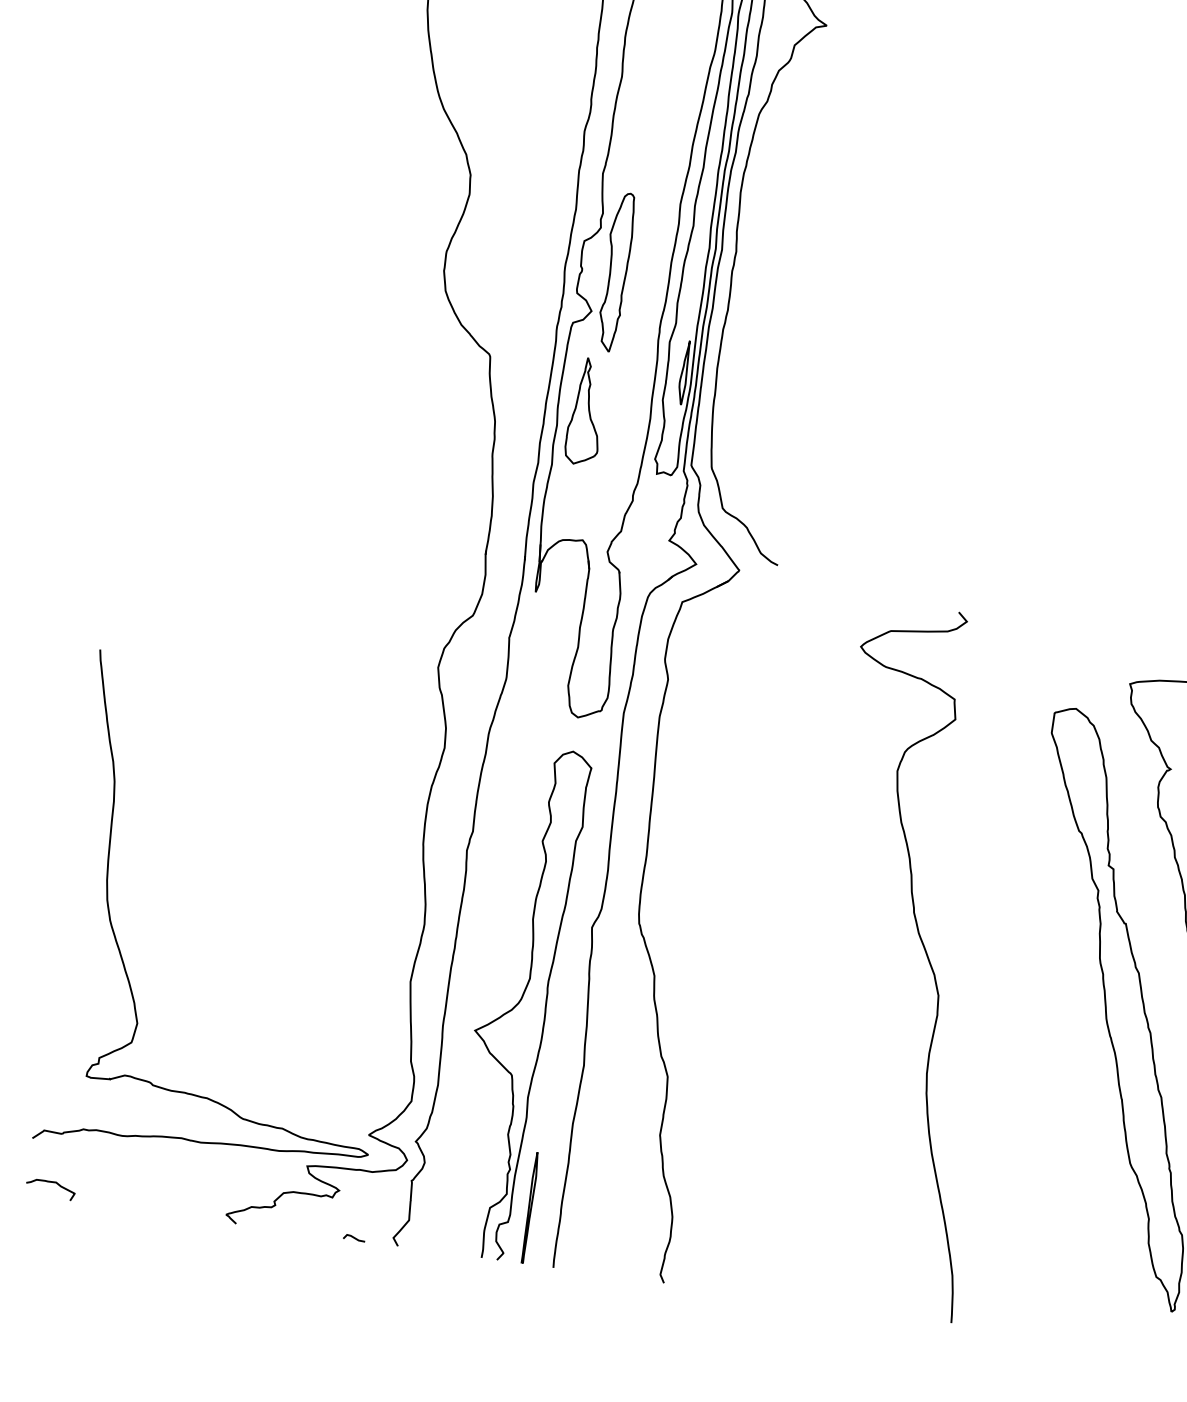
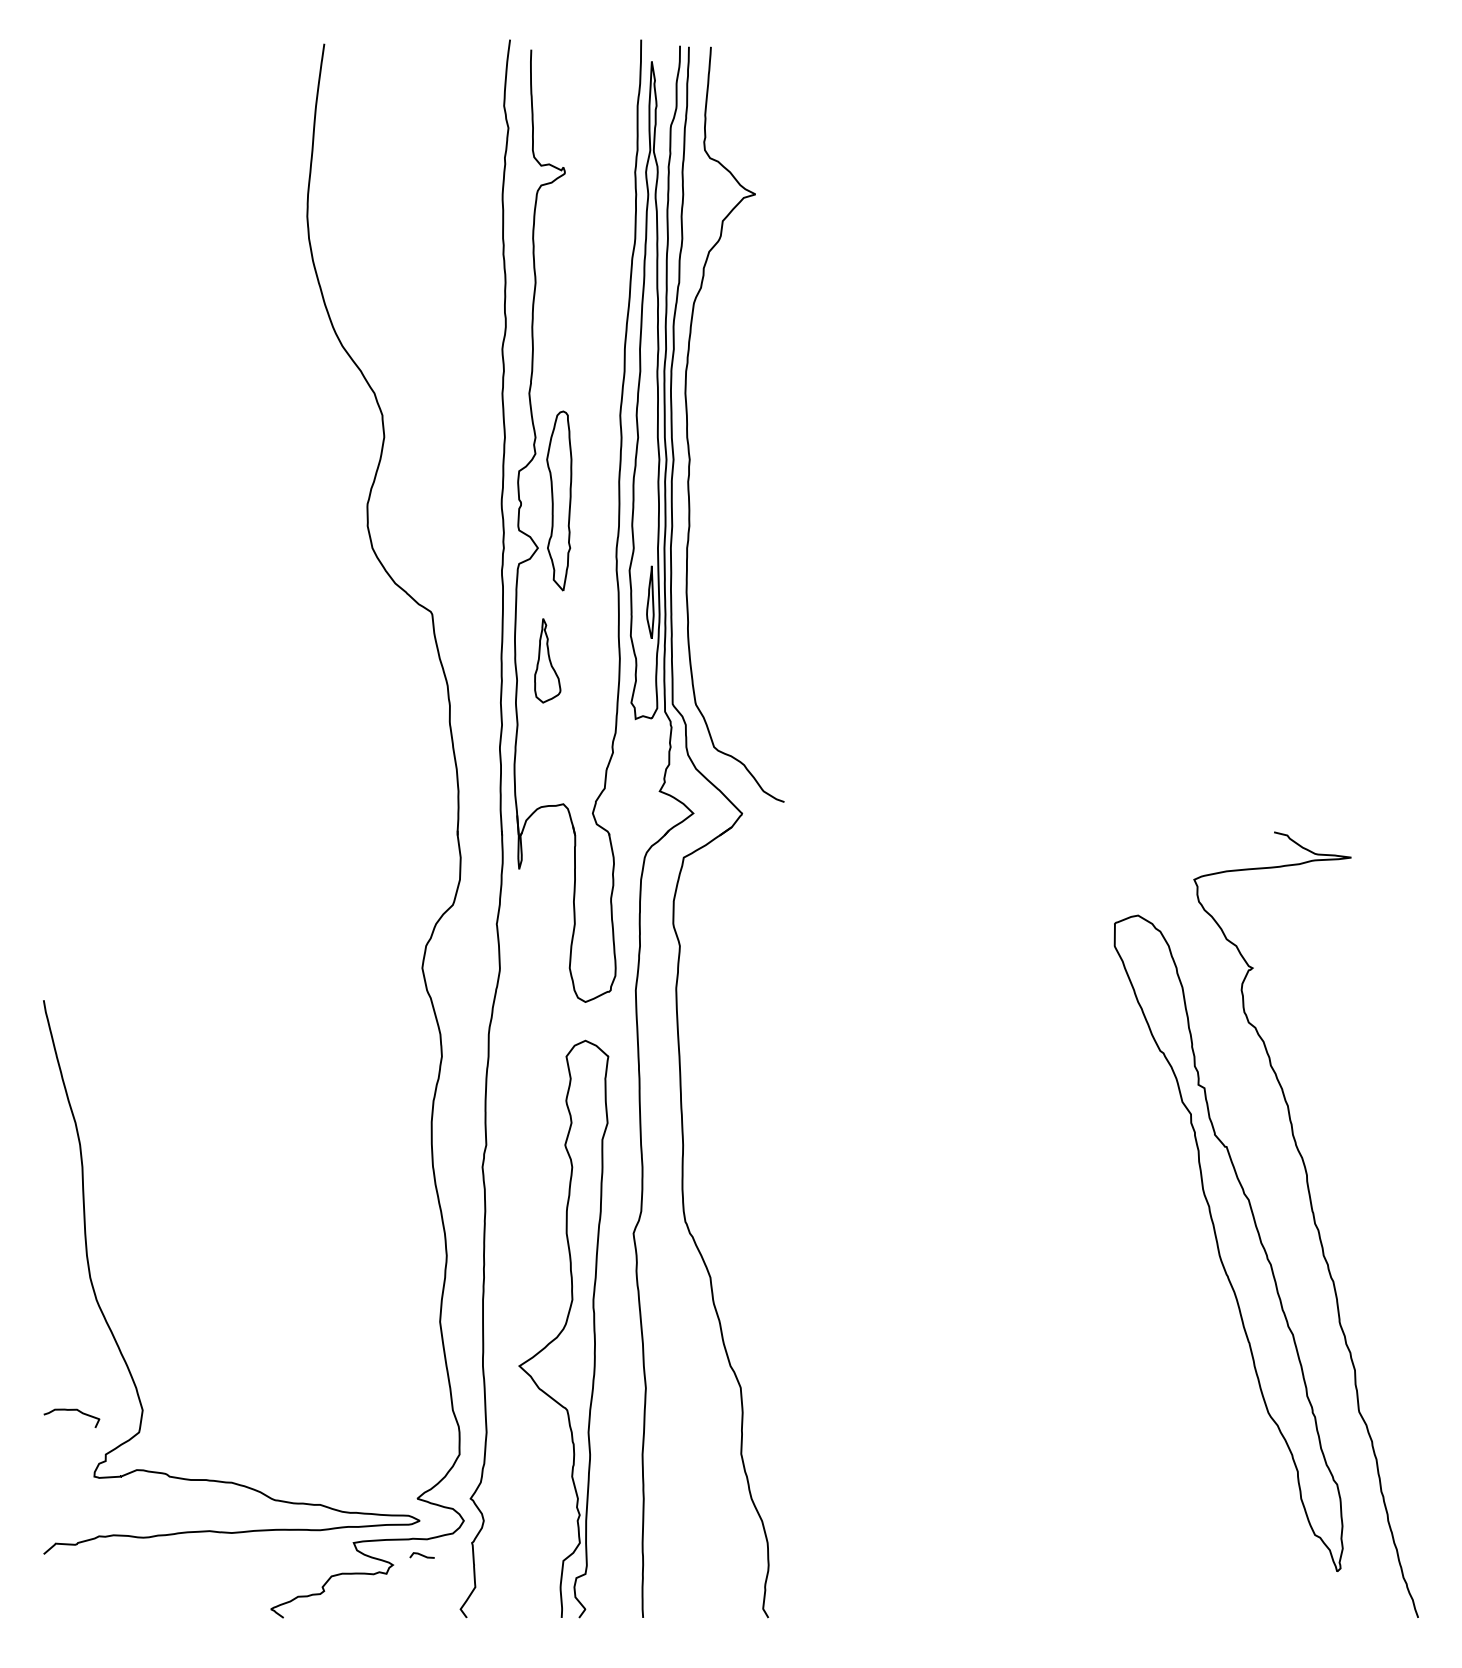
part: (586, 411) -> (547, 660), size x0.7
curve: (925, 954) -> (1008, 1211), removed
curve: (51, 1182) -> (71, 1410), moved
curve: (529, 1207) -> (607, 1554), removed
line: (353, 1238) -> (421, 1555), moved

